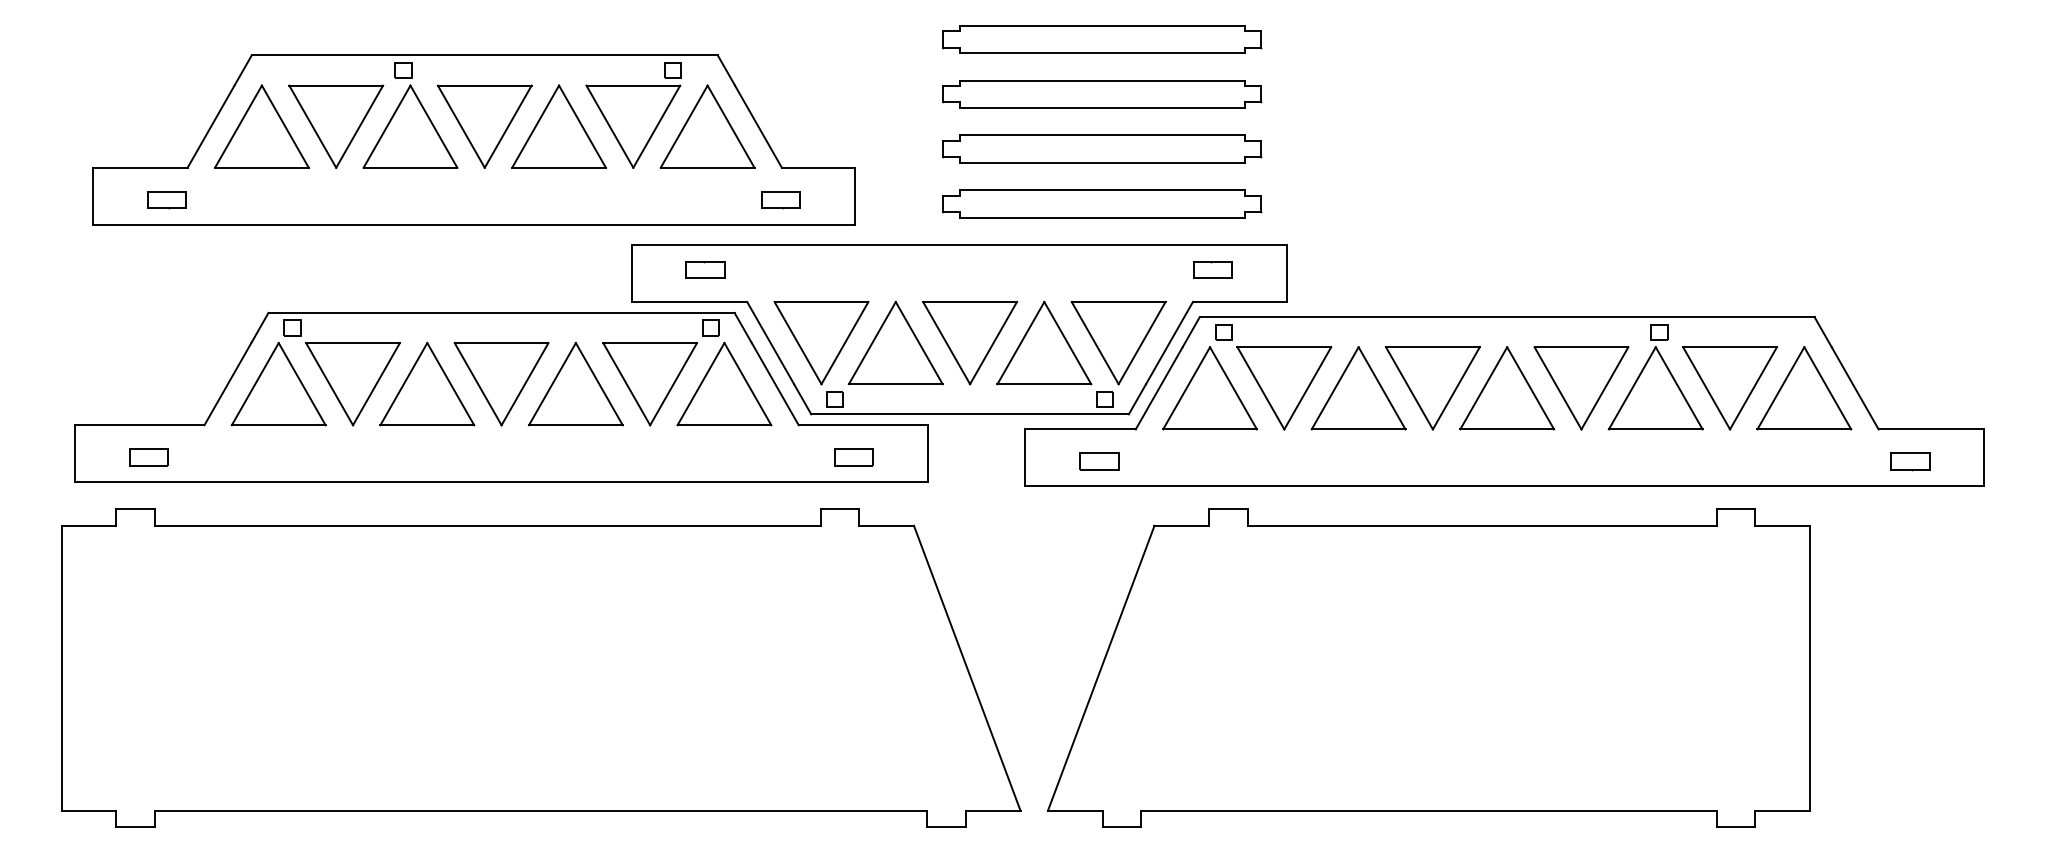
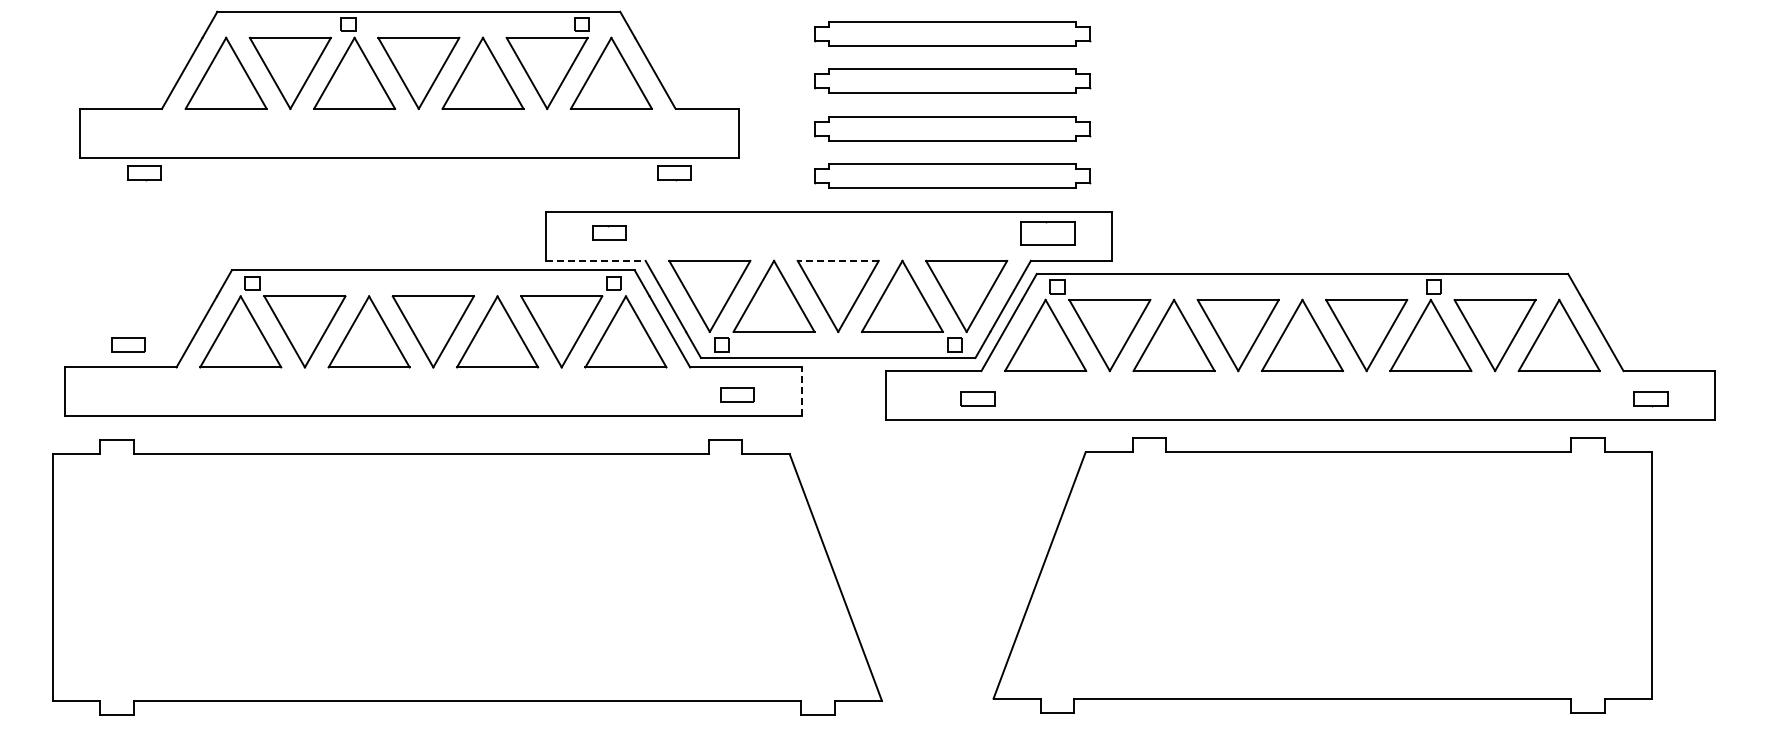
part: (474, 139) -> (409, 84), moved
part: (1212, 269) -> (1047, 232), size x1.6
line: (689, 301) -> (595, 260), solid -> dashed
line: (970, 301) -> (838, 260), solid -> dashed
line: (927, 453) -> (801, 391), solid -> dashed
part: (148, 456) -> (128, 344), moved
part: (1098, 461) -> (977, 398), moved
part: (1428, 668) -> (1322, 575), moved

